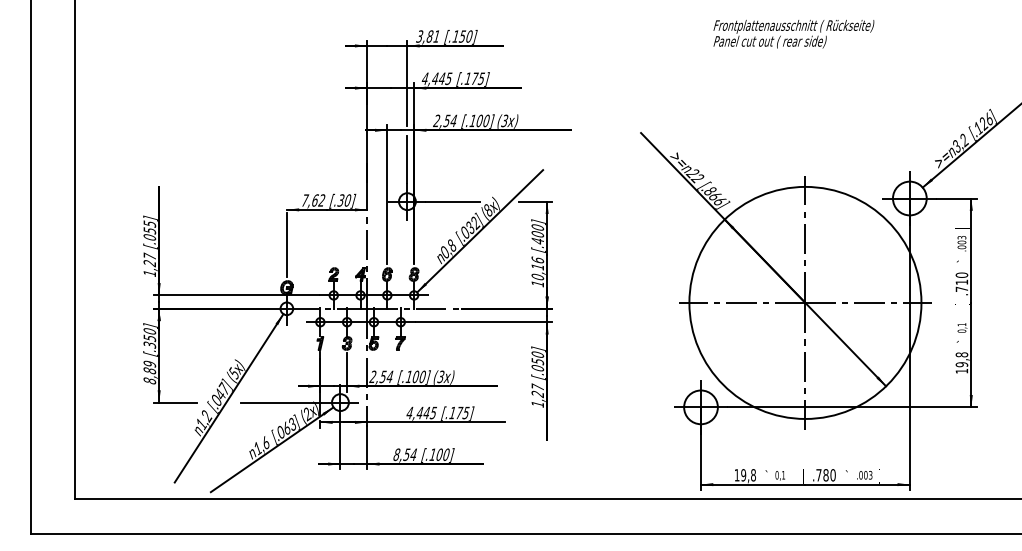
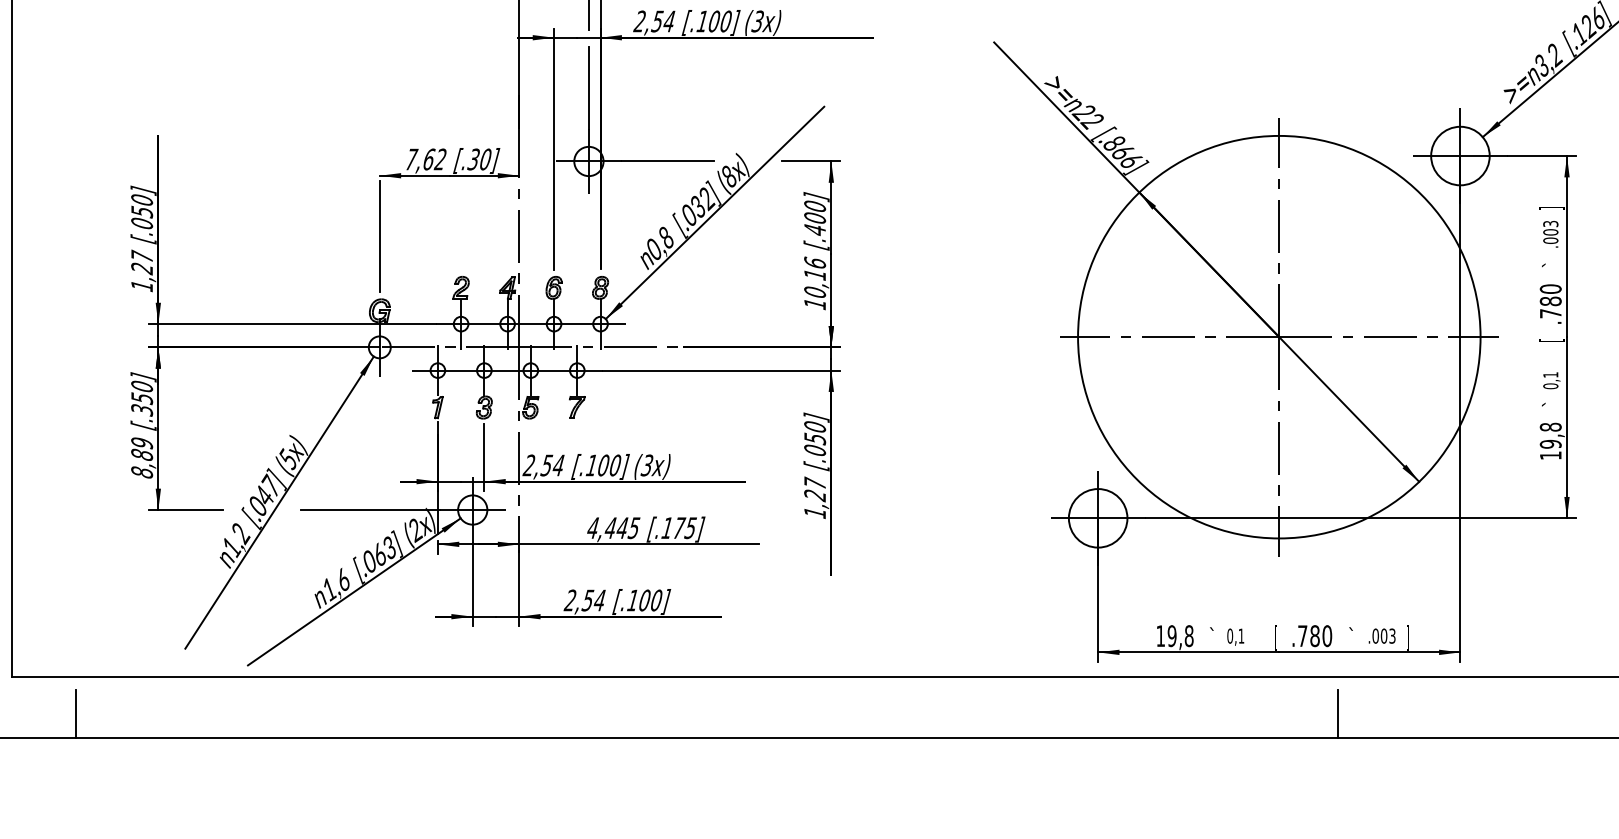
text: (149, 223) -> (141, 199), [.055] -> [.050]
text: (961, 281) -> (1550, 299), .710 -> .780
text: (396, 454) -> (569, 600), 8,54 -> 2,54
line: (111, 520) -> (75, 714), added
line: (839, 520) -> (1338, 714), added

